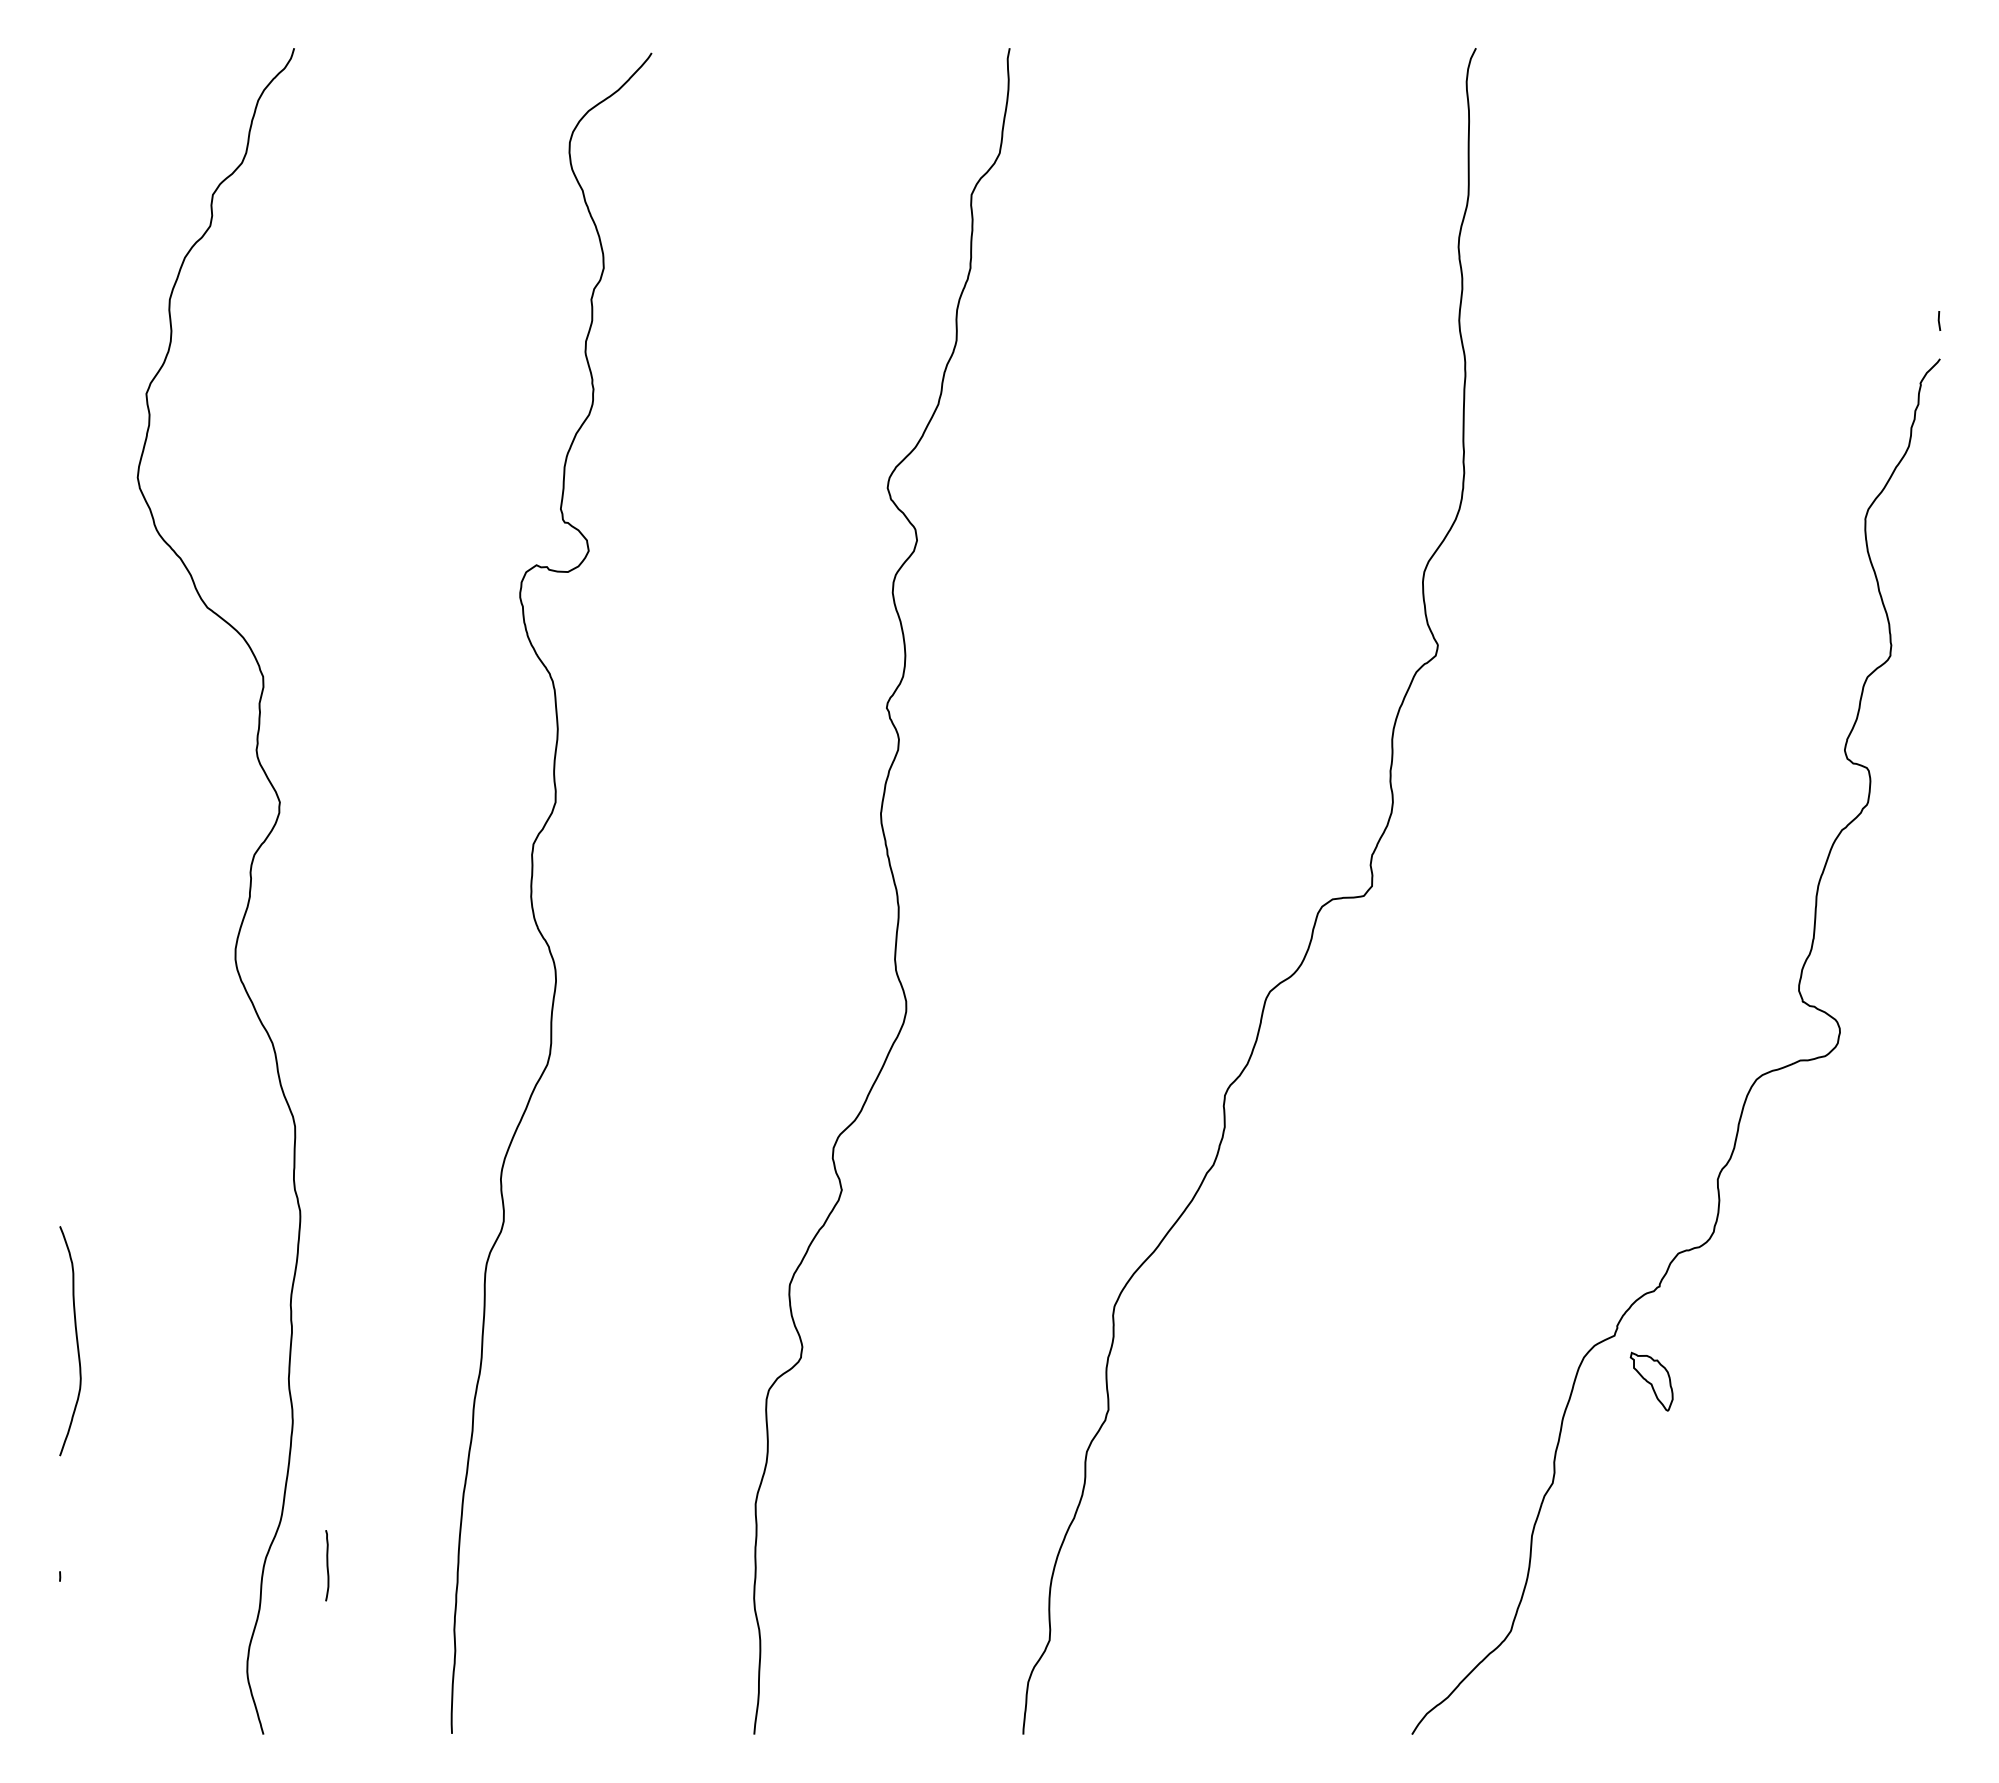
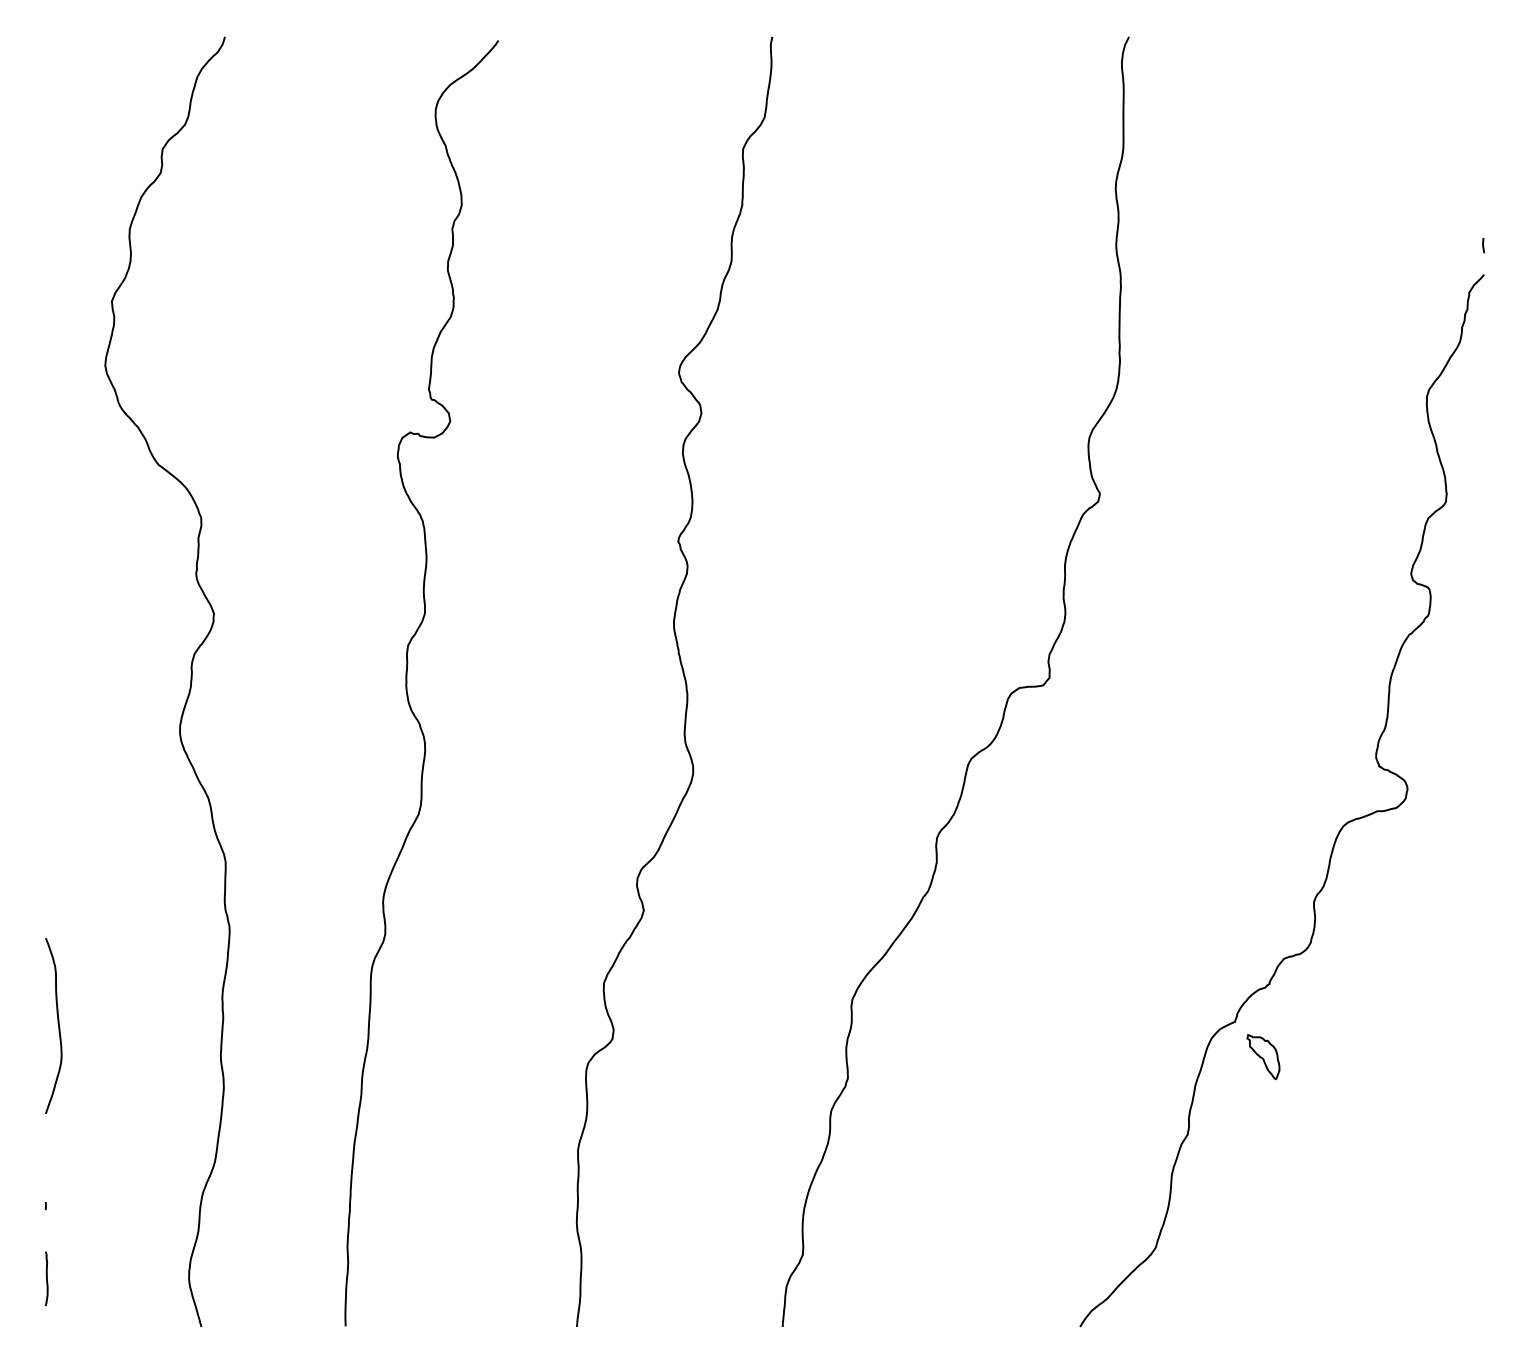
curve: (327, 1565) -> (46, 1278), moved

